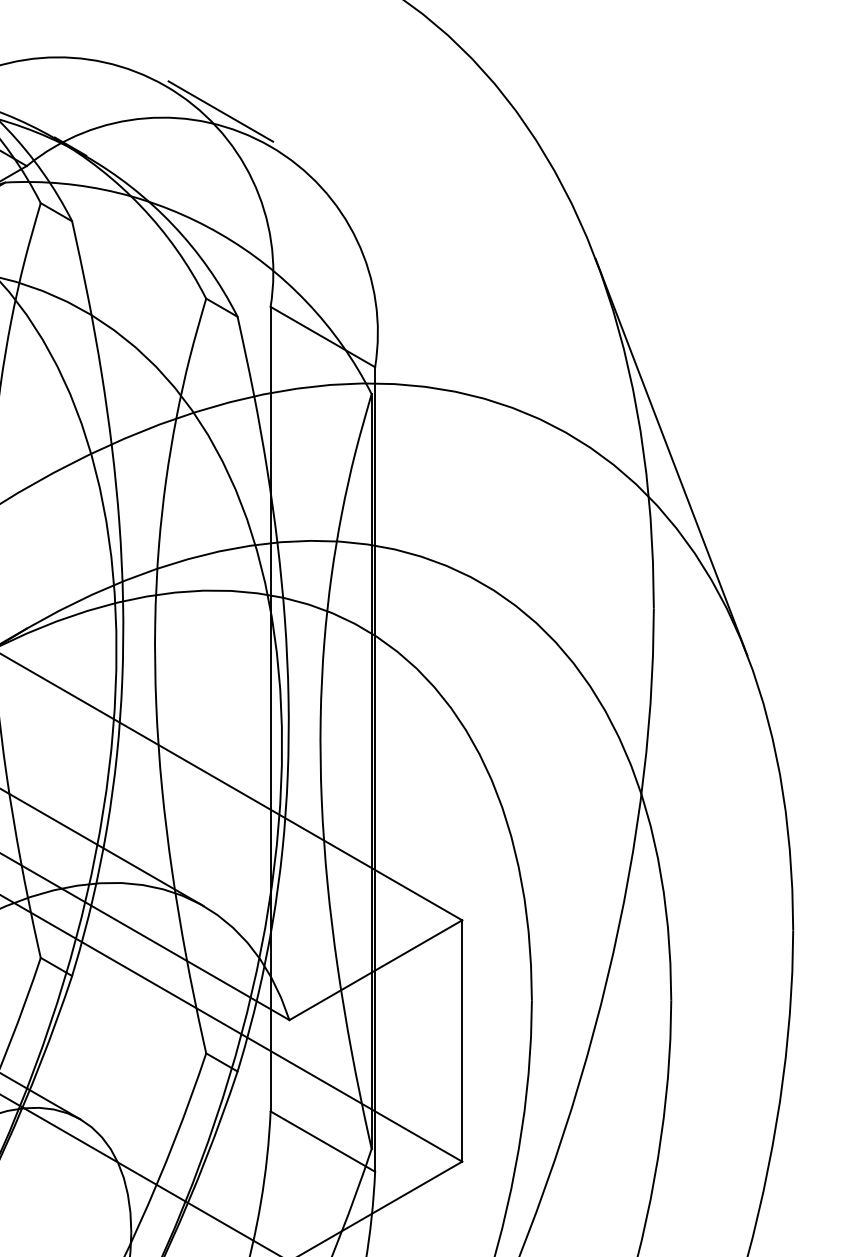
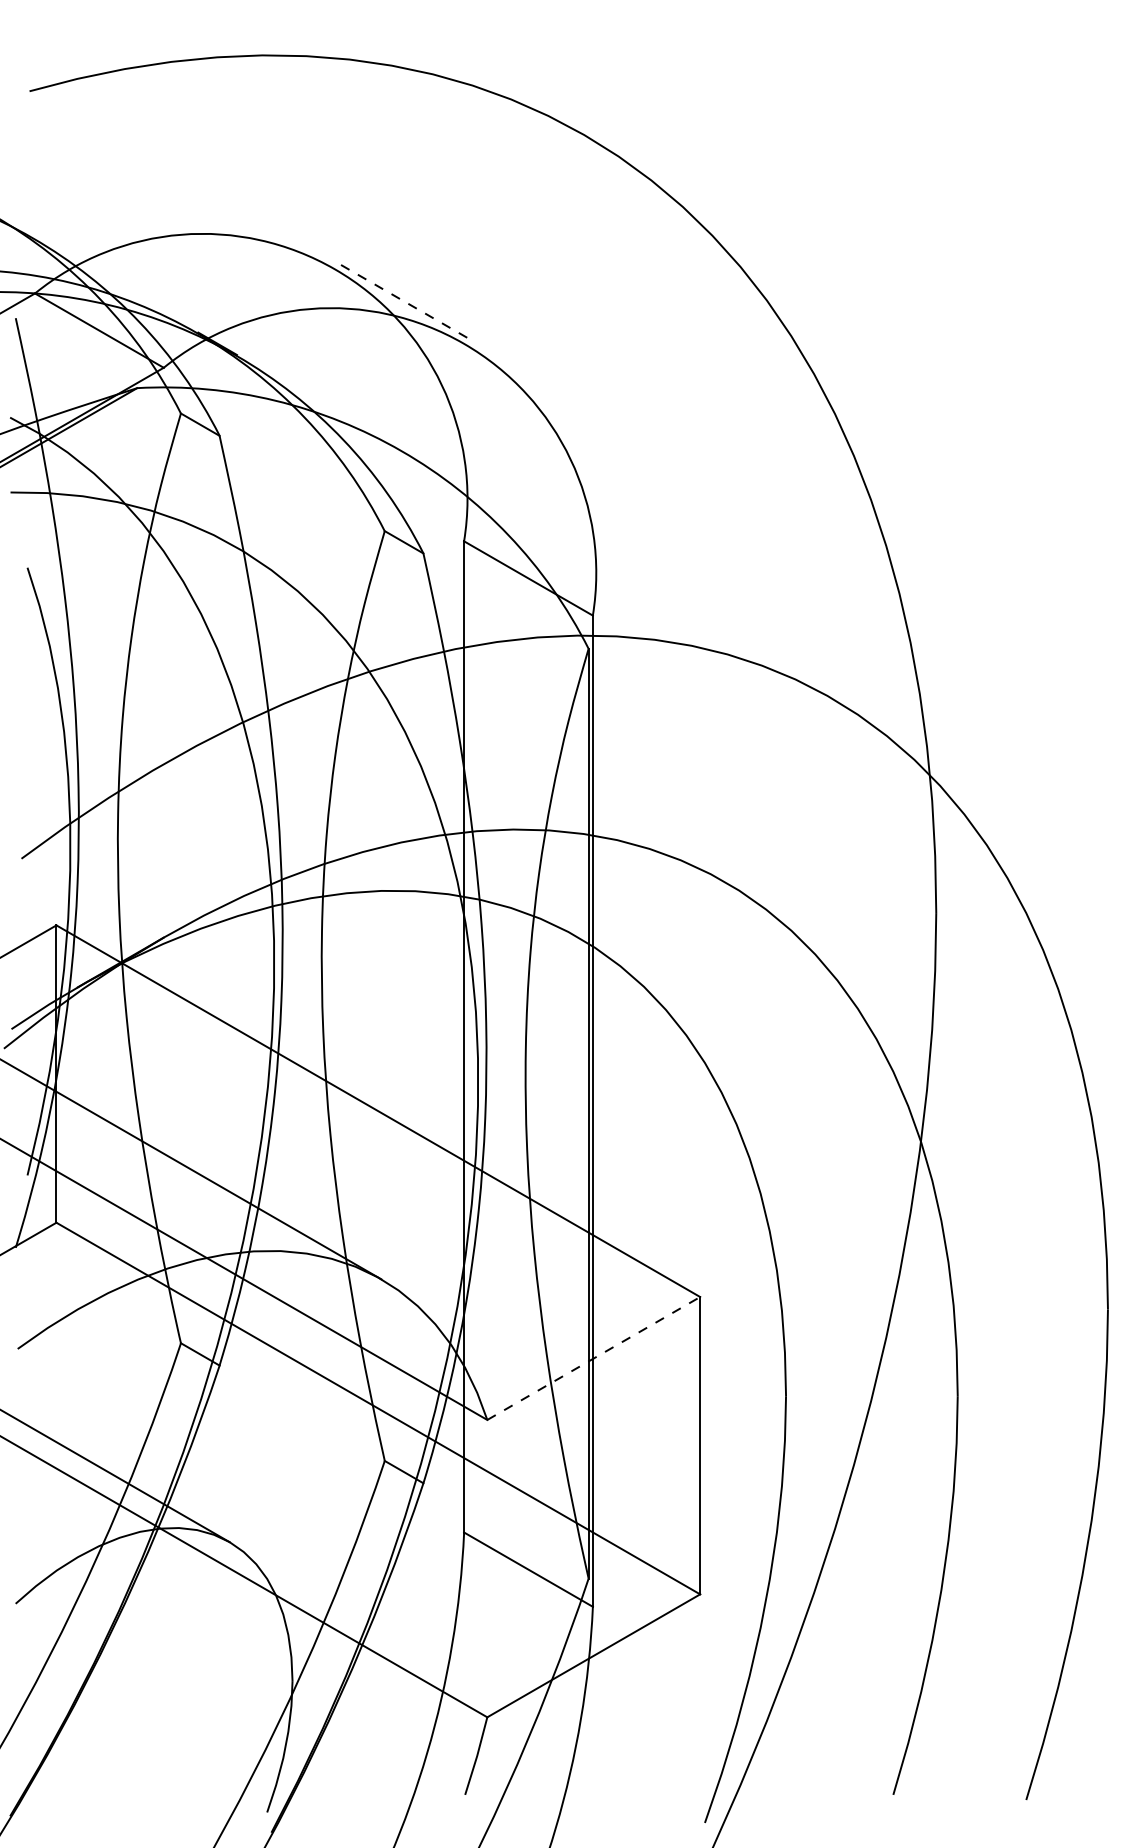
line: (220, 111) -> (402, 300), solid -> dashed
line: (671, 457) -> (957, 726), removed
line: (375, 970) -> (593, 1358), solid -> dashed

